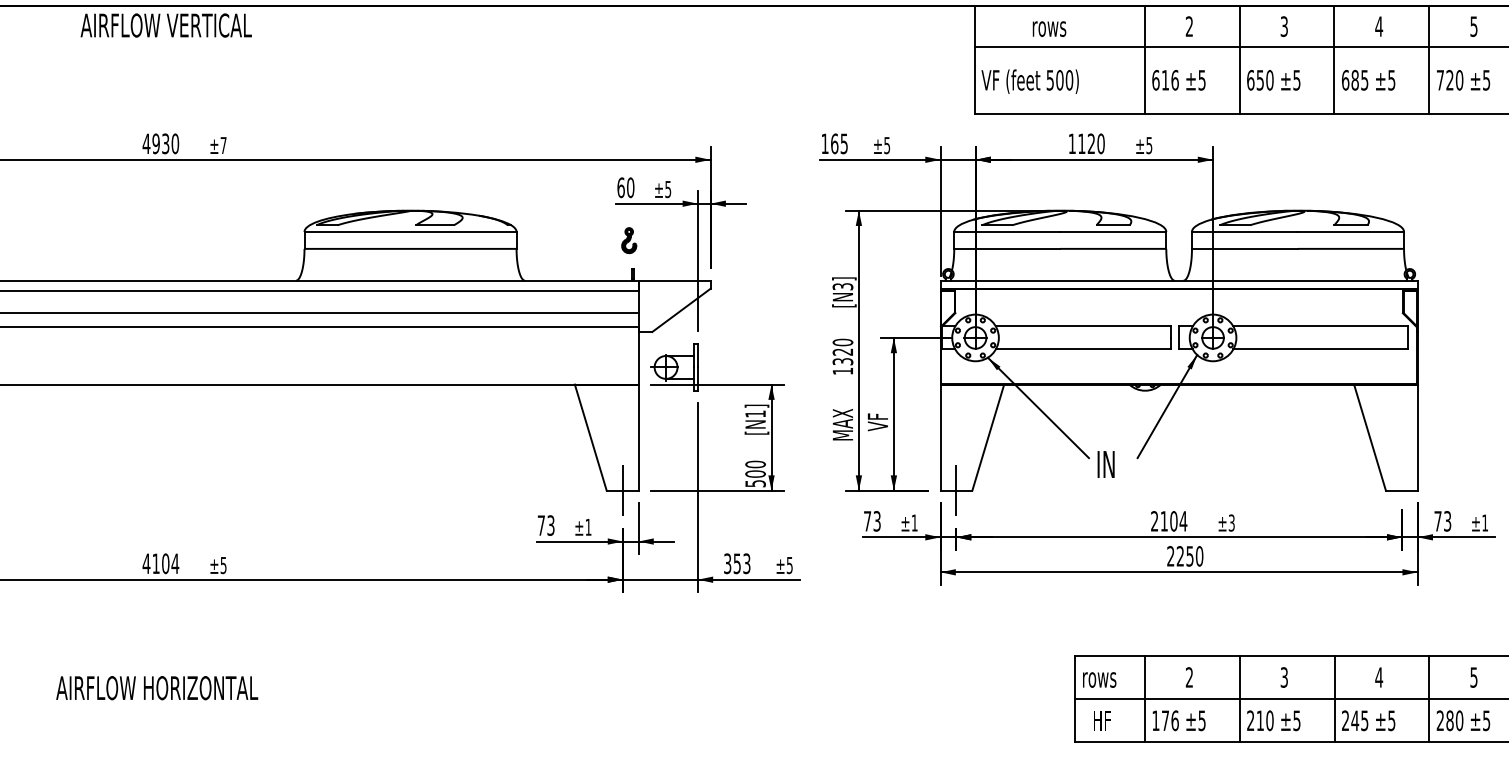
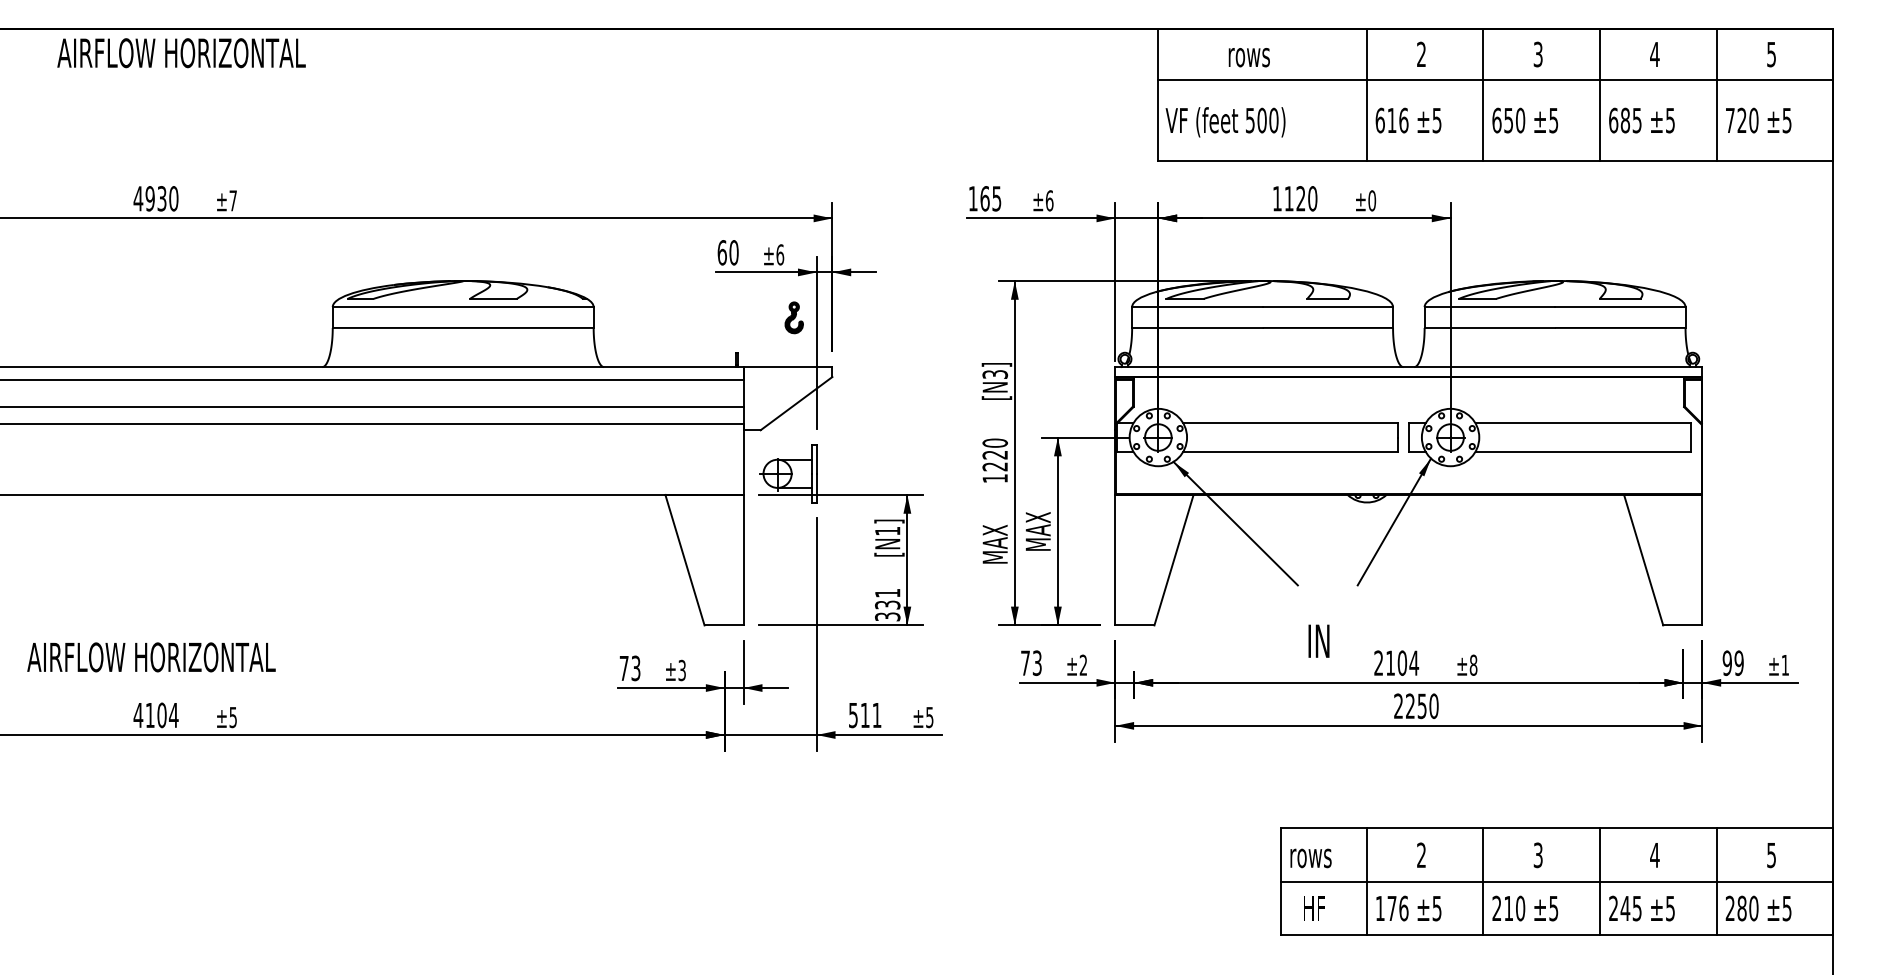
text: (224, 25) -> (234, 53), AIRFLOW VERTICAL -> AIRFLOW HORIZONTAL
text: (887, 145) -> (1049, 200), ±5 -> ±6
text: (1149, 145) -> (1372, 200), ±5 -> ±0
text: (668, 189) -> (780, 254), ±5 -> ±6
part: (628, 240) -> (793, 317), moved
text: (843, 361) -> (995, 466), 1320 -> 1220
text: (877, 415) -> (1037, 532), VF -> MAX
text: (1105, 463) -> (1318, 640), moved
text: (755, 473) -> (887, 604), 500 -> 331
line: (622, 489) -> (724, 624), removed
line: (956, 489) -> (1134, 624), removed
text: (1442, 520) -> (1732, 662), 73 -> 99
text: (913, 522) -> (1082, 664), ±1 -> ±2
text: (1231, 522) -> (1473, 664), ±3 -> ±8
text: (587, 527) -> (681, 670), ±1 -> ±3
text: (737, 563) -> (865, 715), 353 -> 511
text: (157, 688) -> (151, 657), moved

